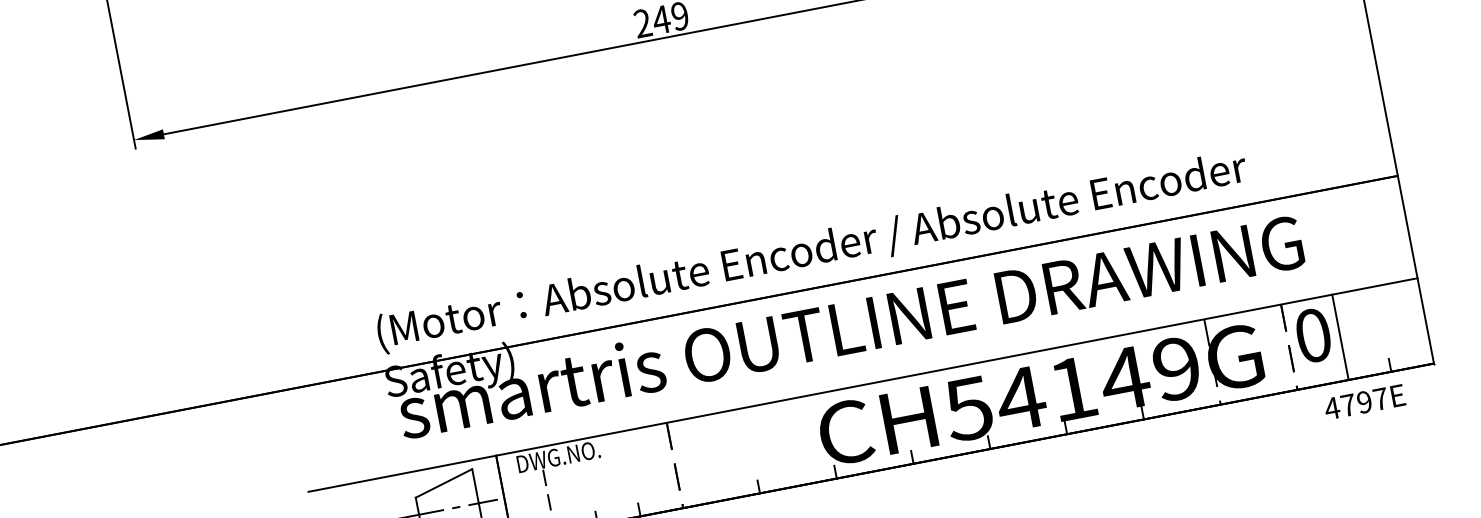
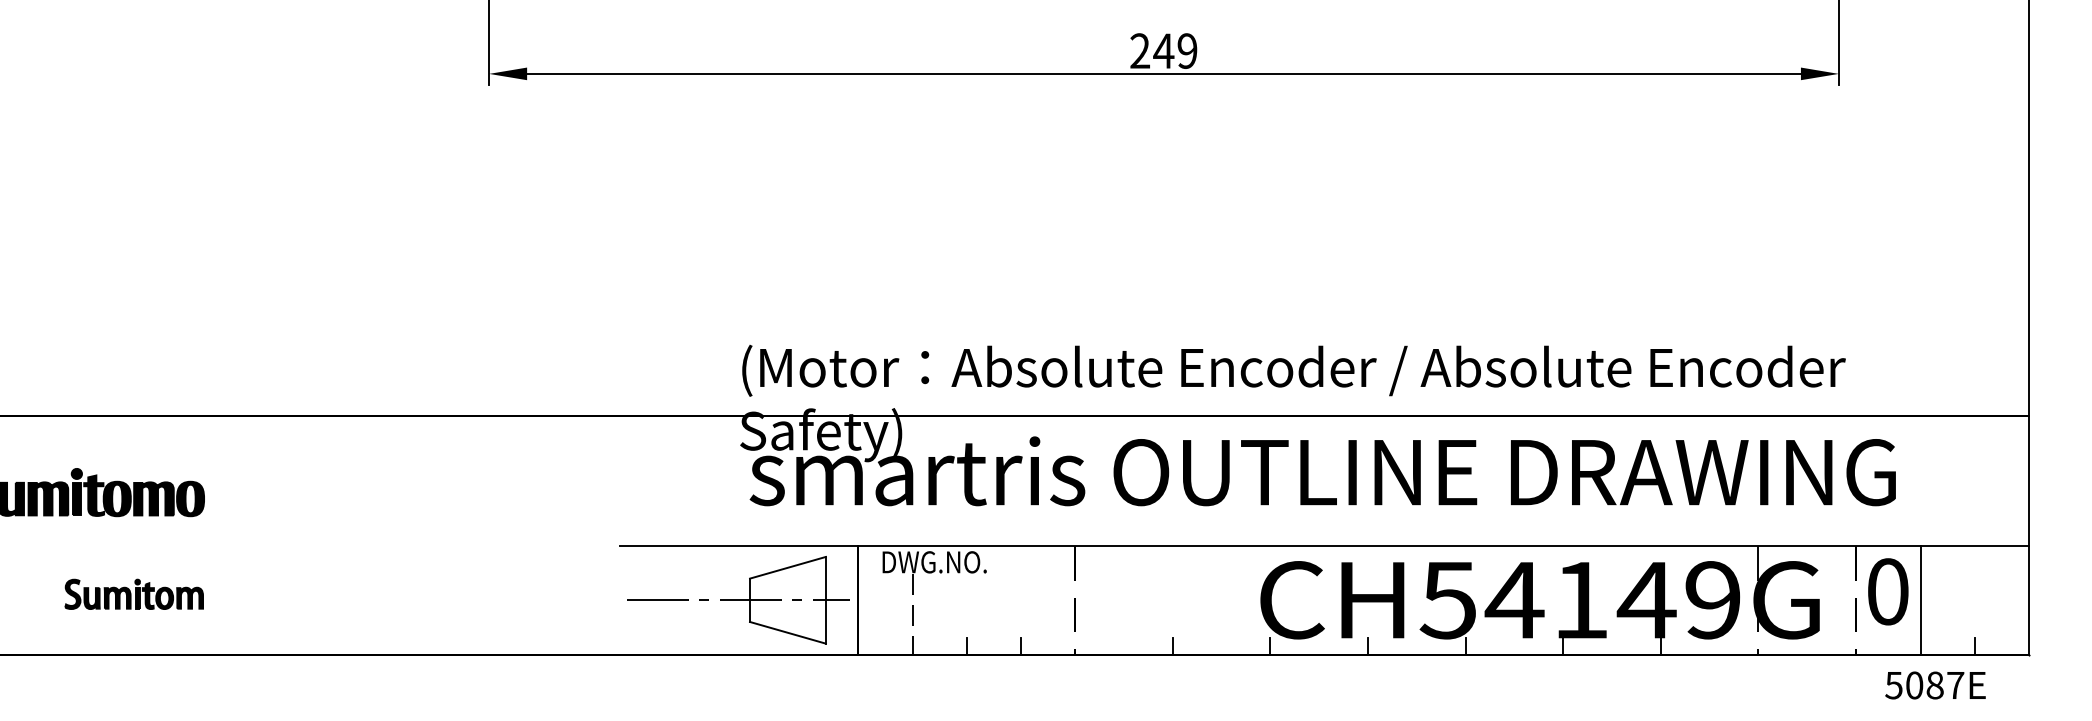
text: (1347, 405) -> (1913, 685), 4797E -> 5087E

